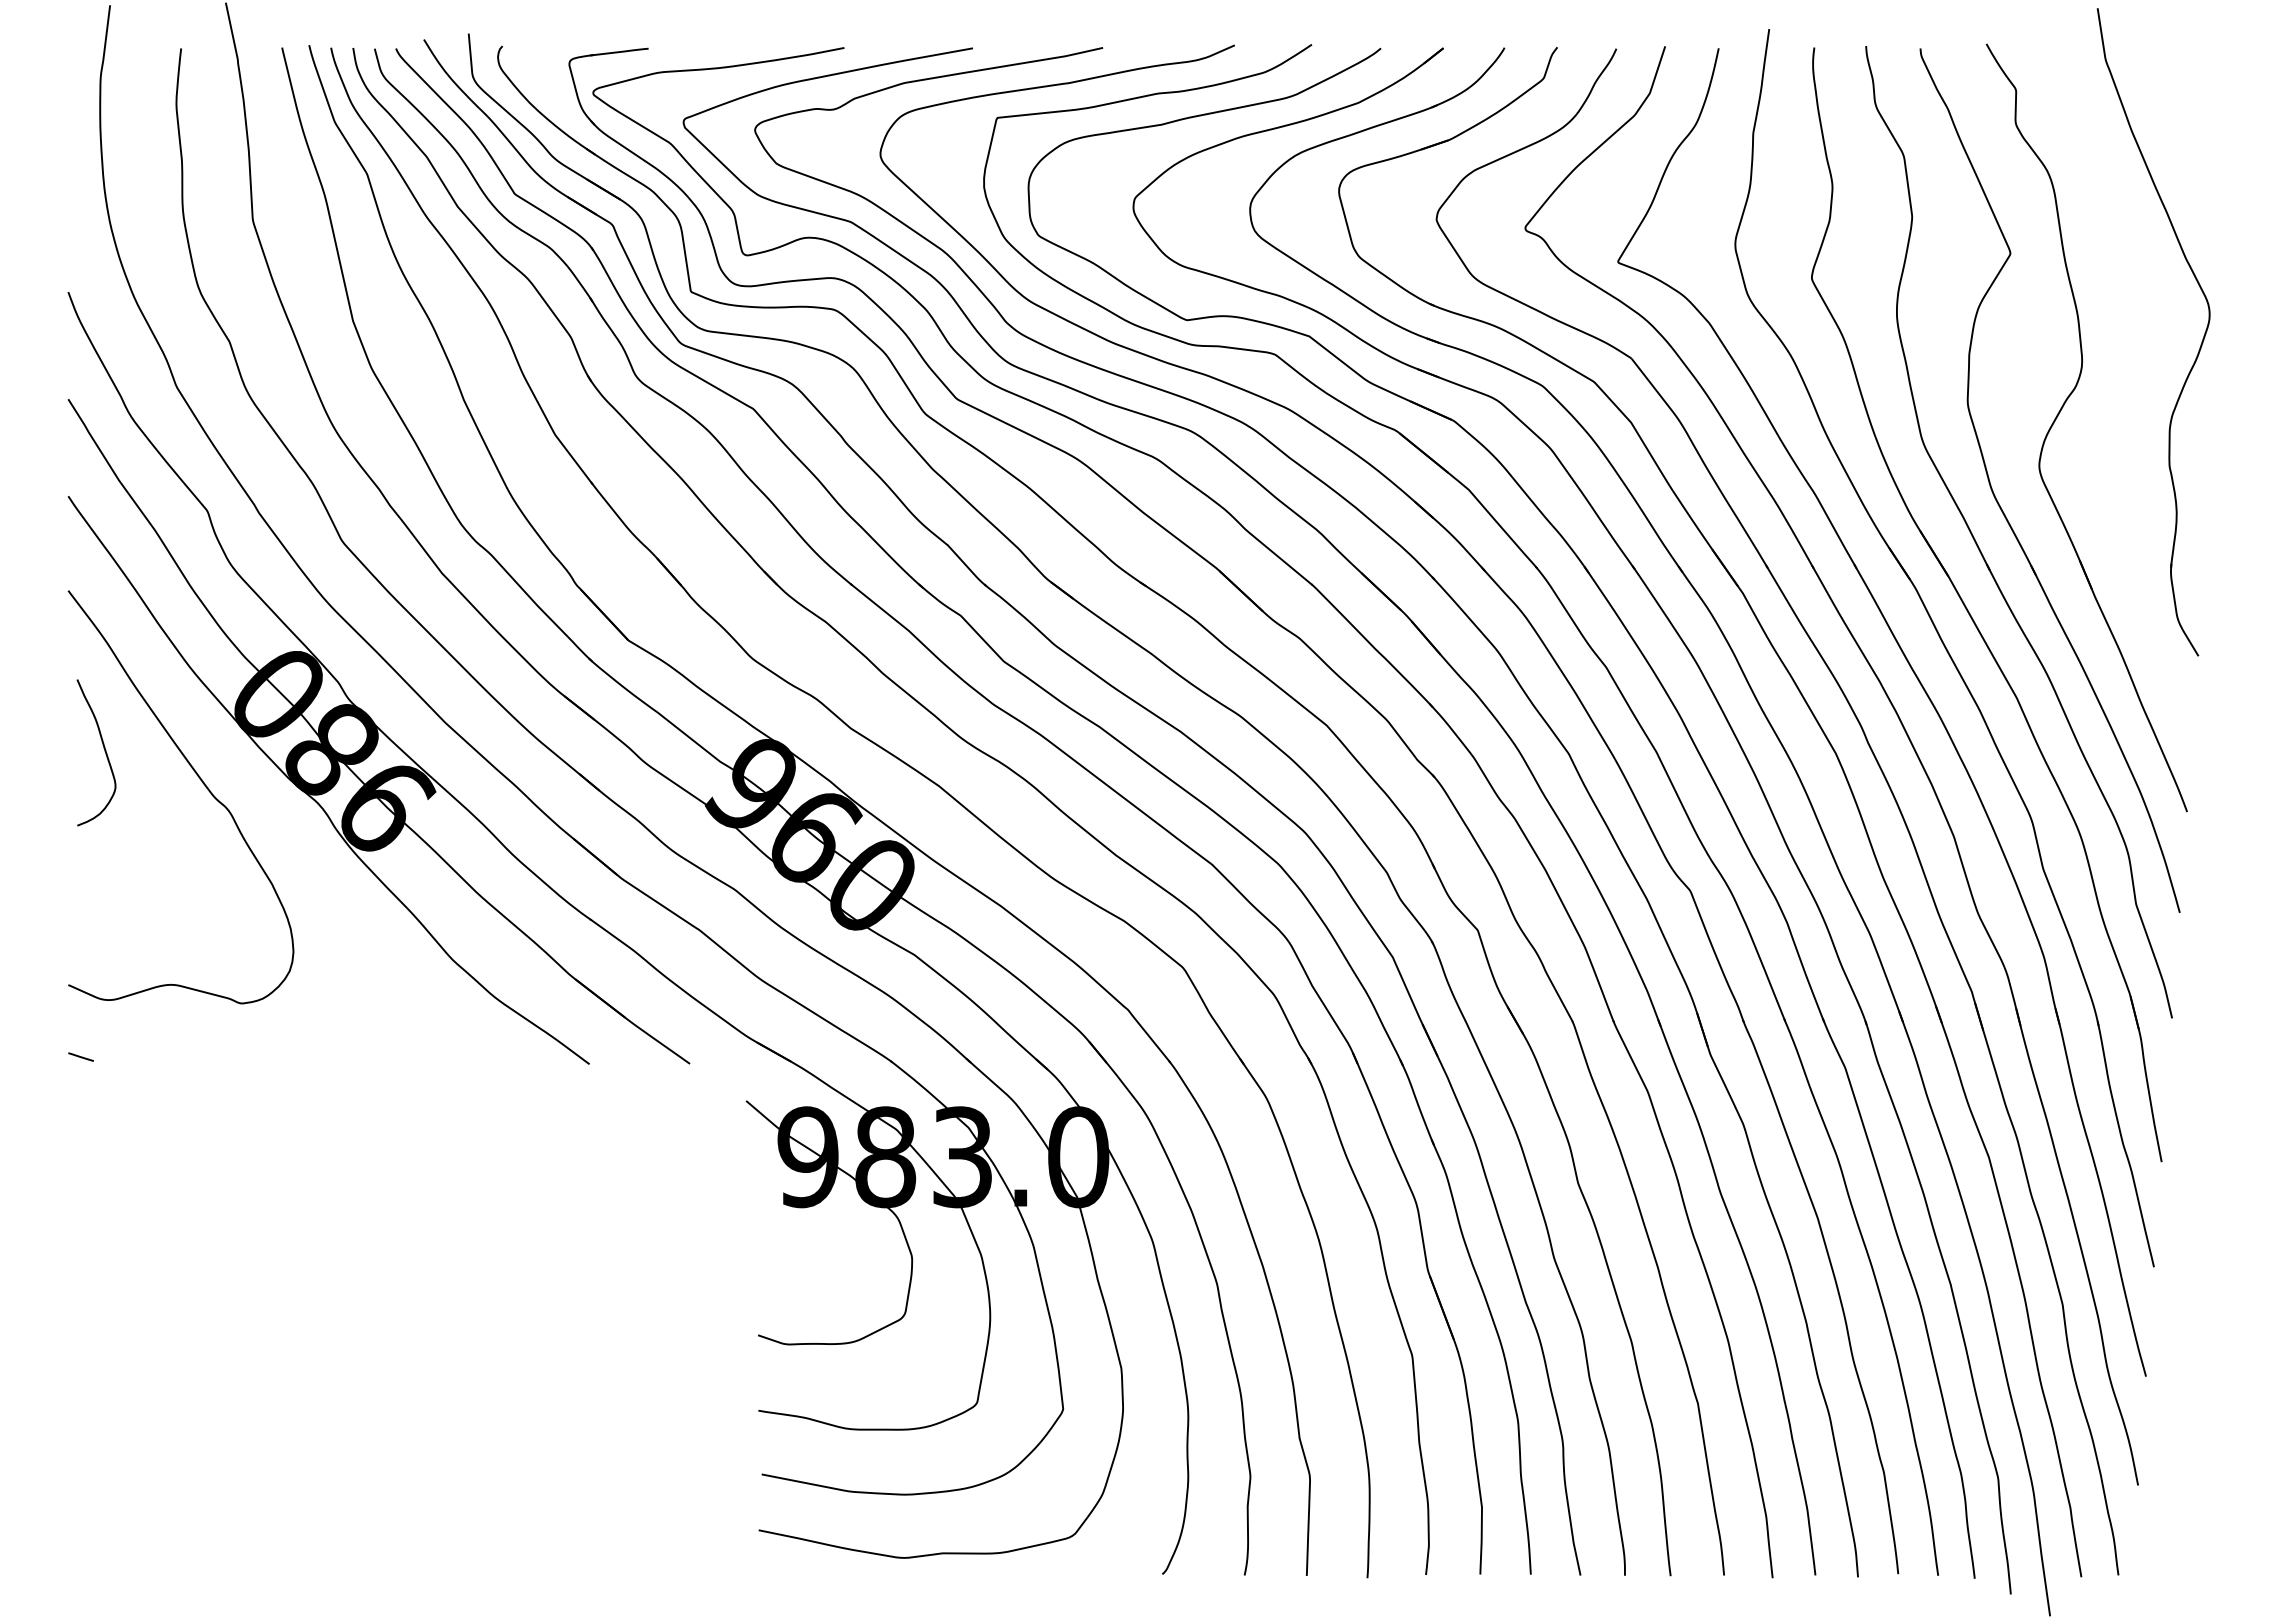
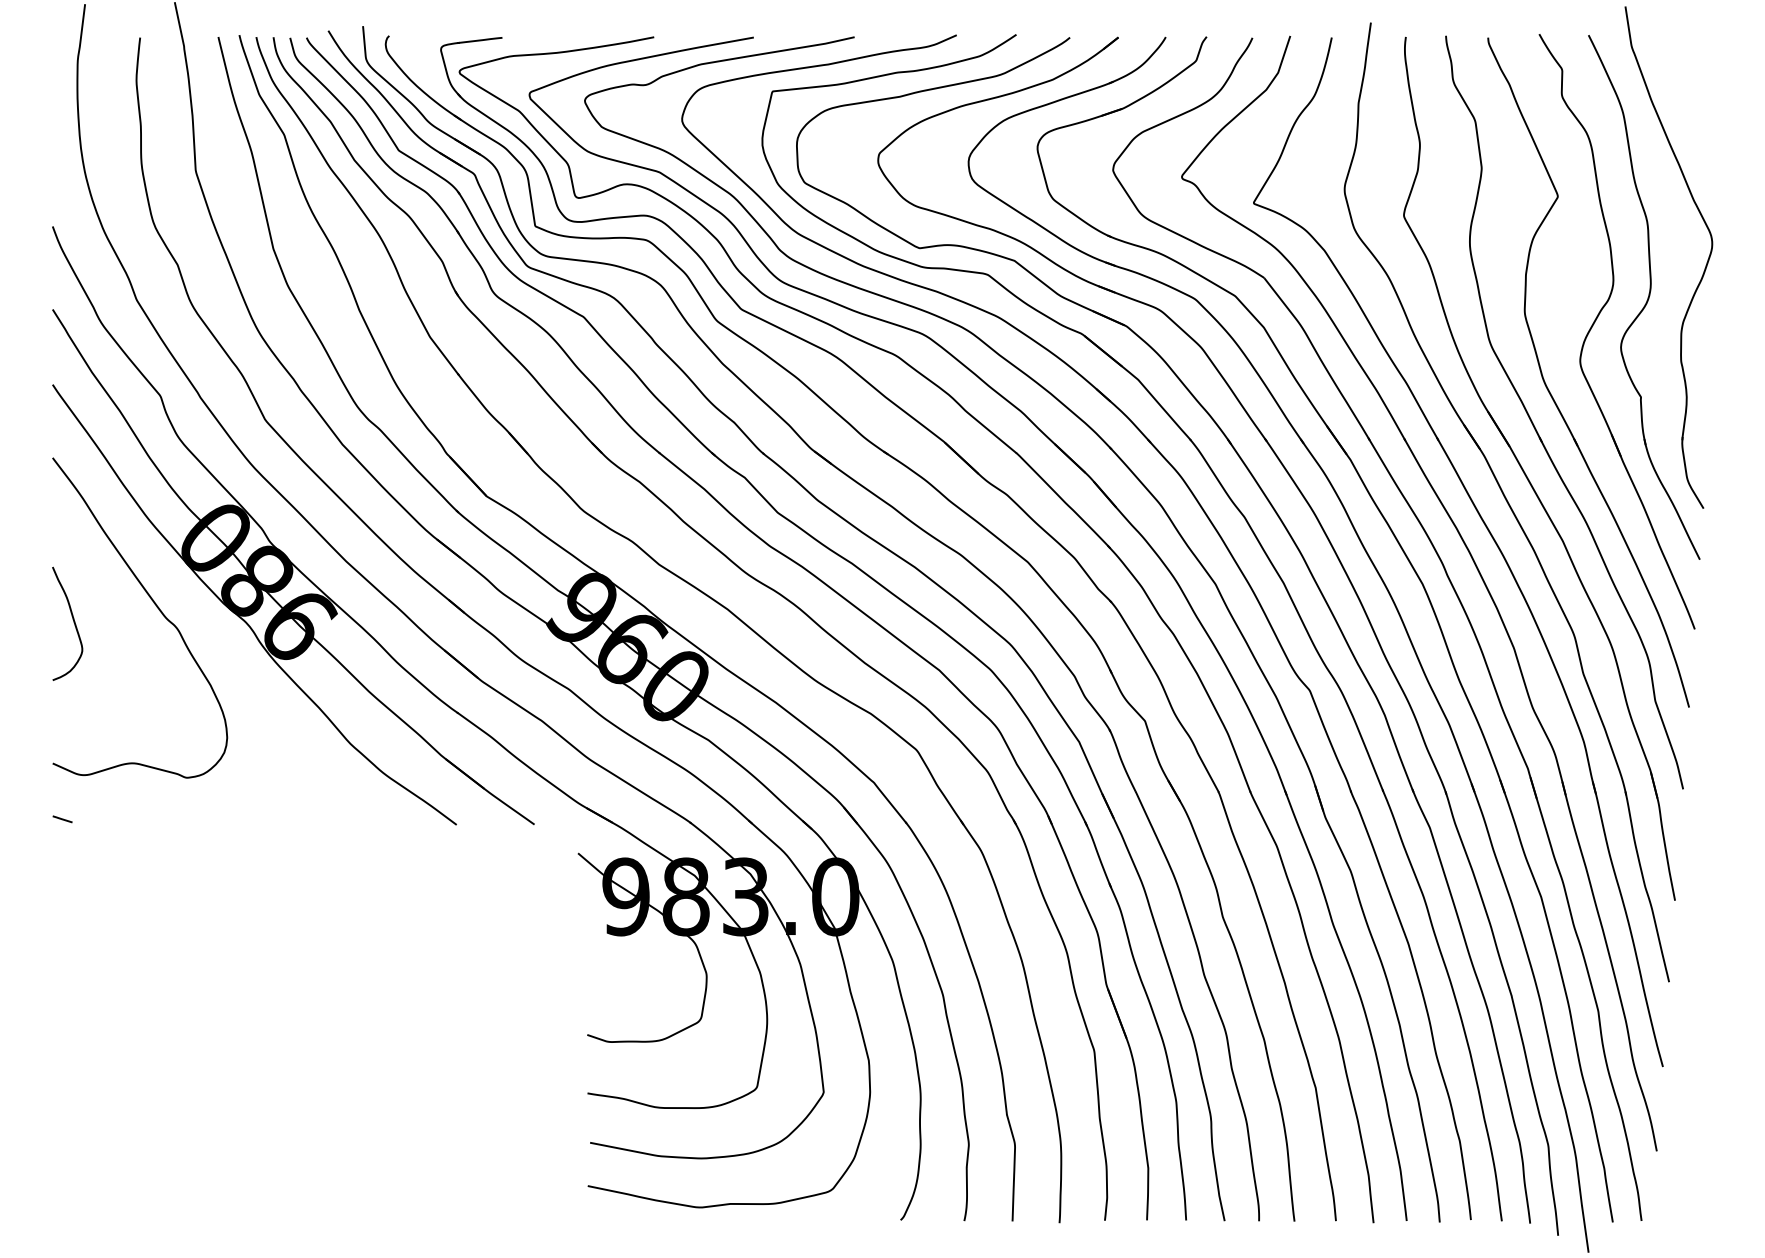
part: (2121, 383) -> (1643, 297), added
curve: (103, 748) -> (73, 620), moved

